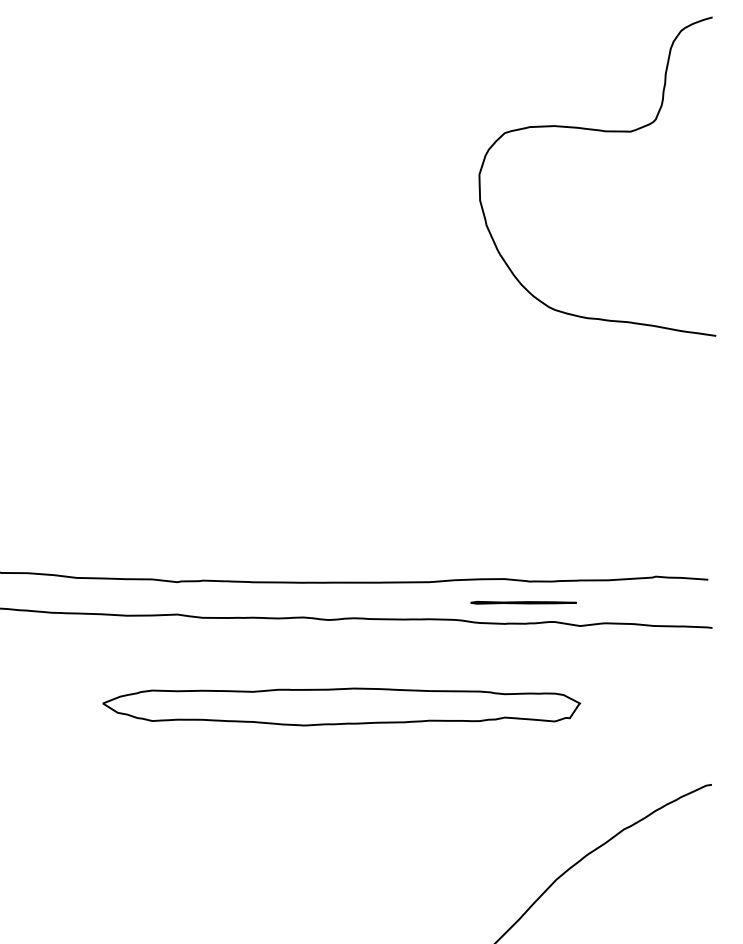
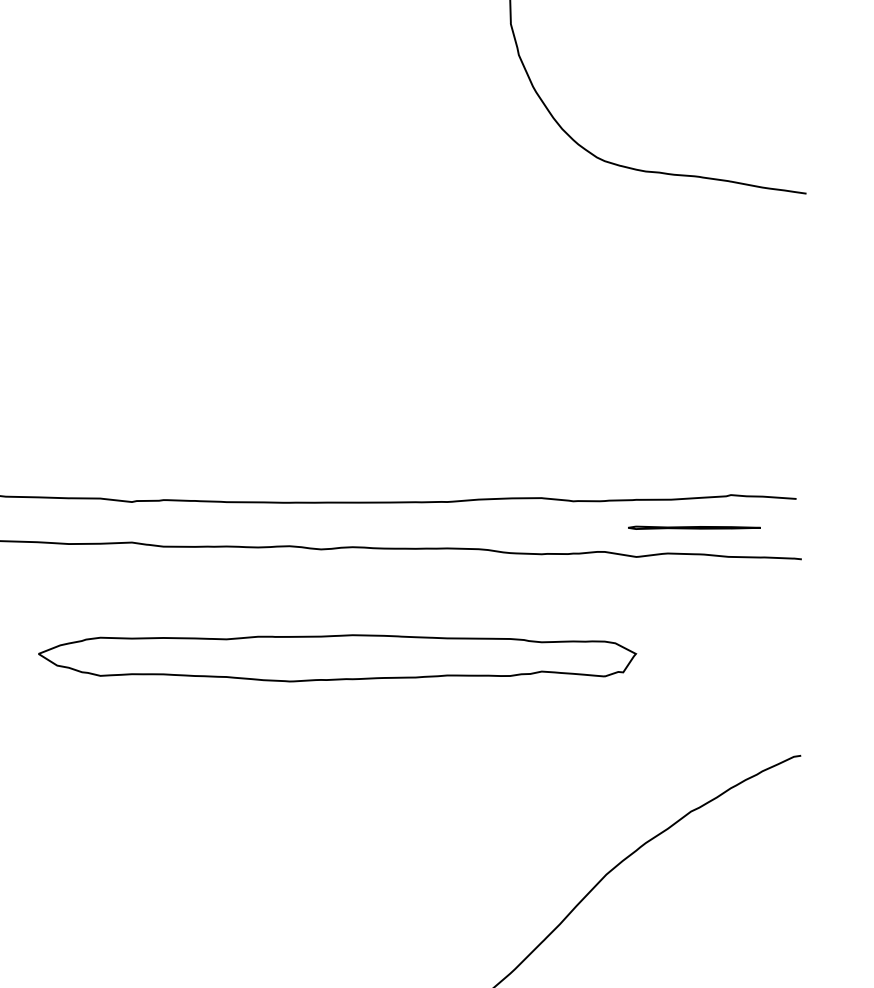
line: (523, 602) -> (694, 527), moved

